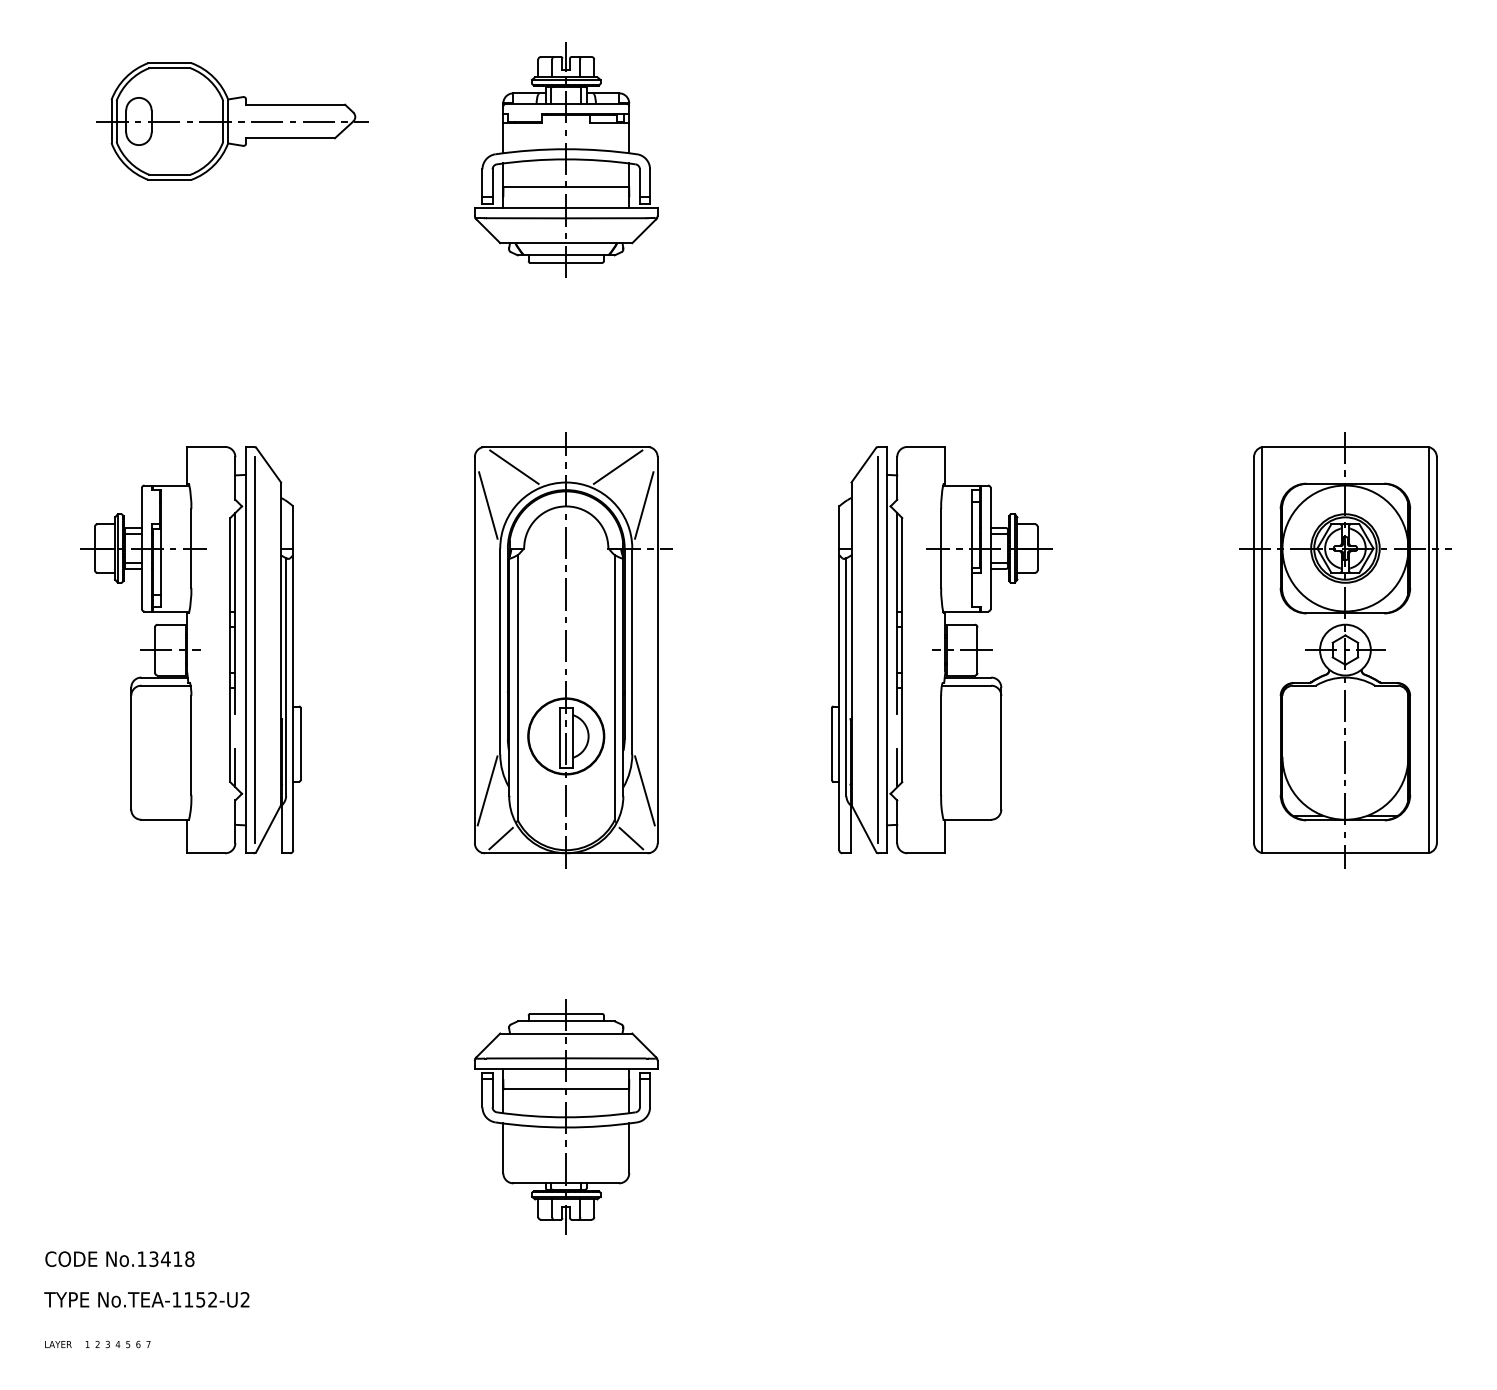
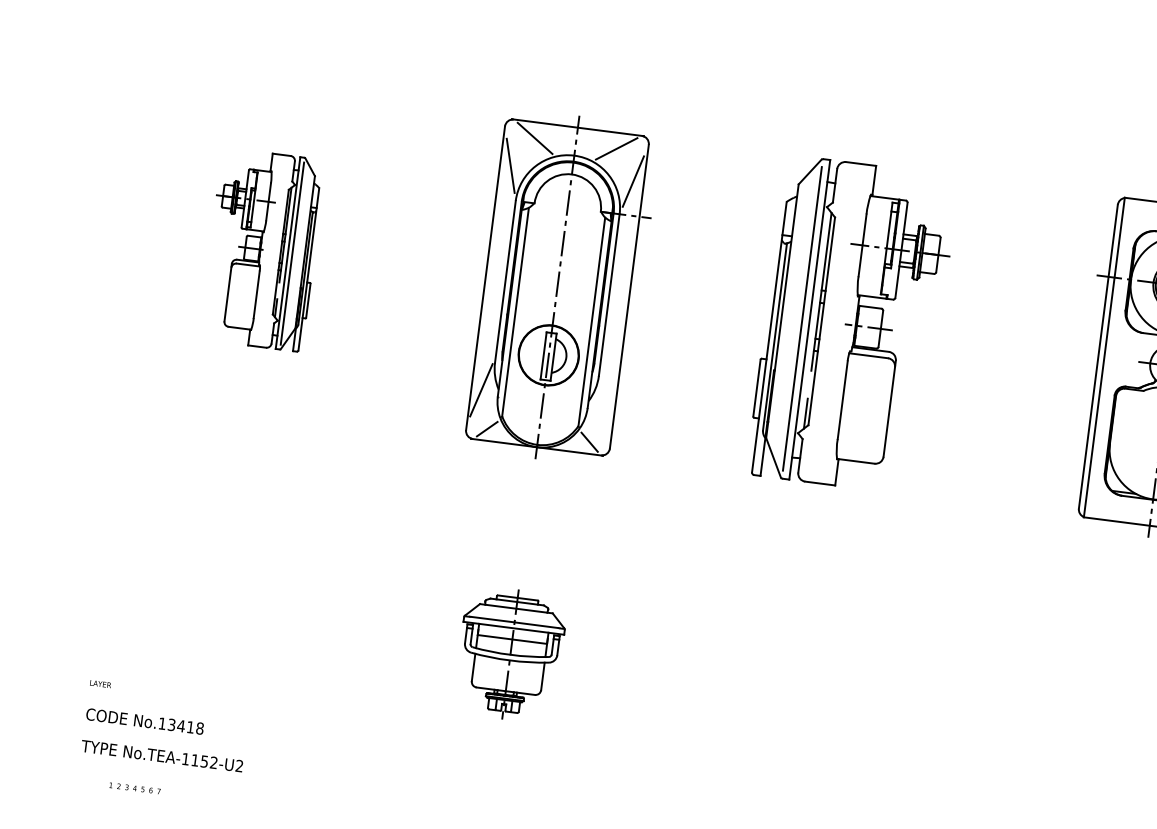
part: (190, 650) -> (261, 249), size x0.6
line: (644, 790) -> (604, 405), removed
part: (566, 1116) -> (510, 654), size x0.7
text: (58, 1344) -> (100, 684), moved

